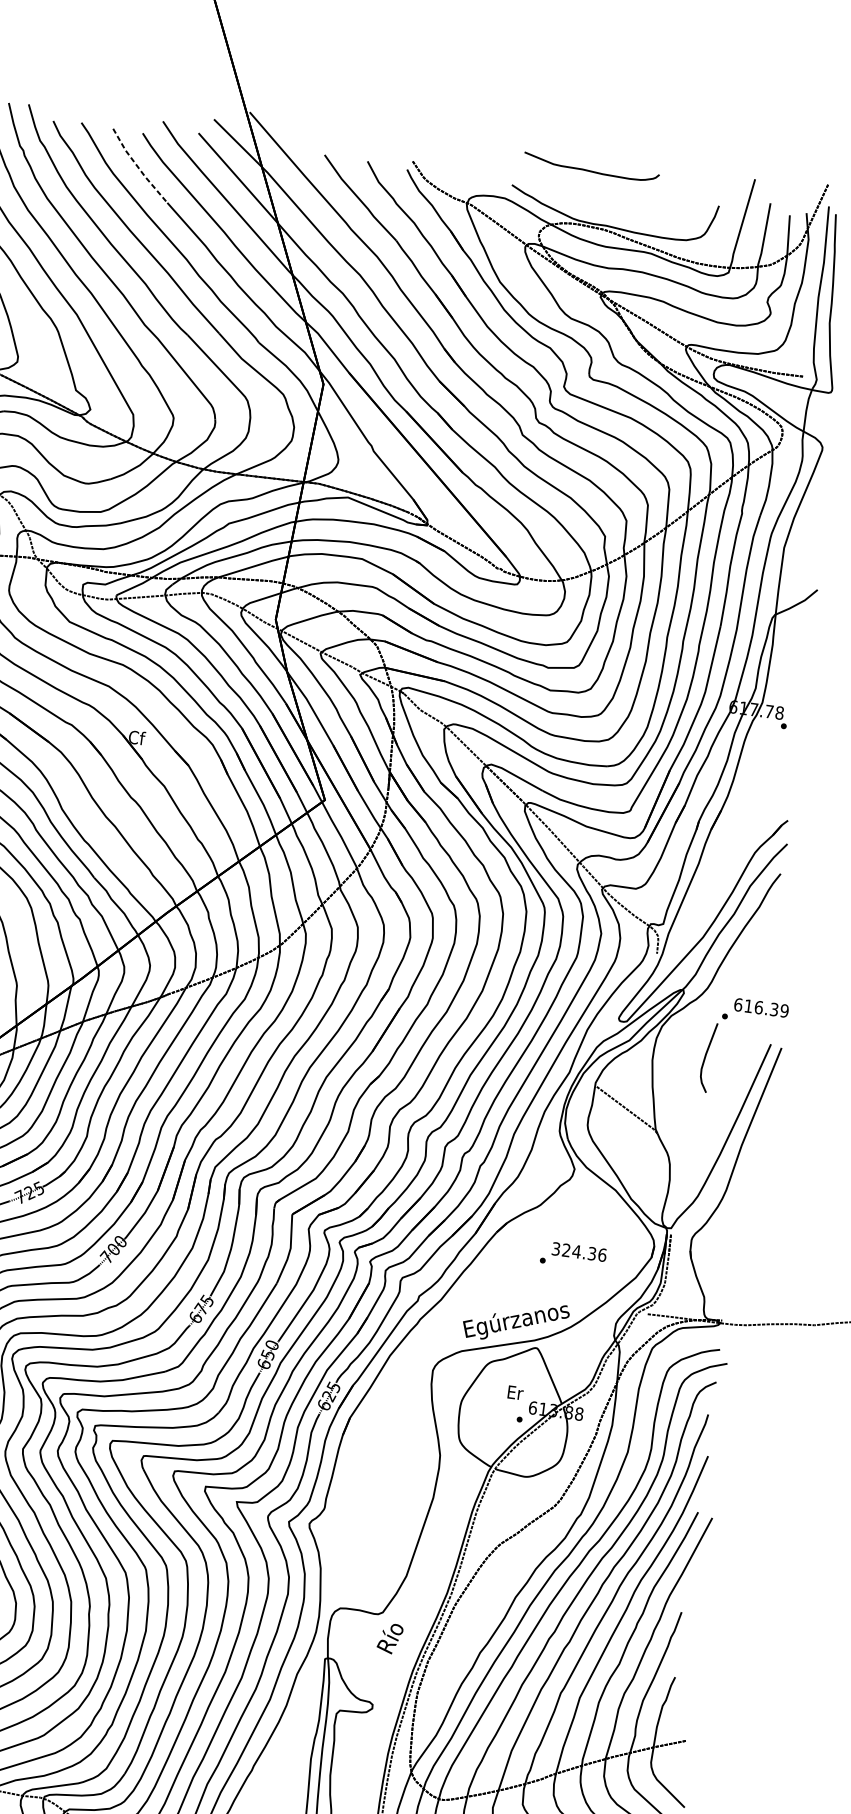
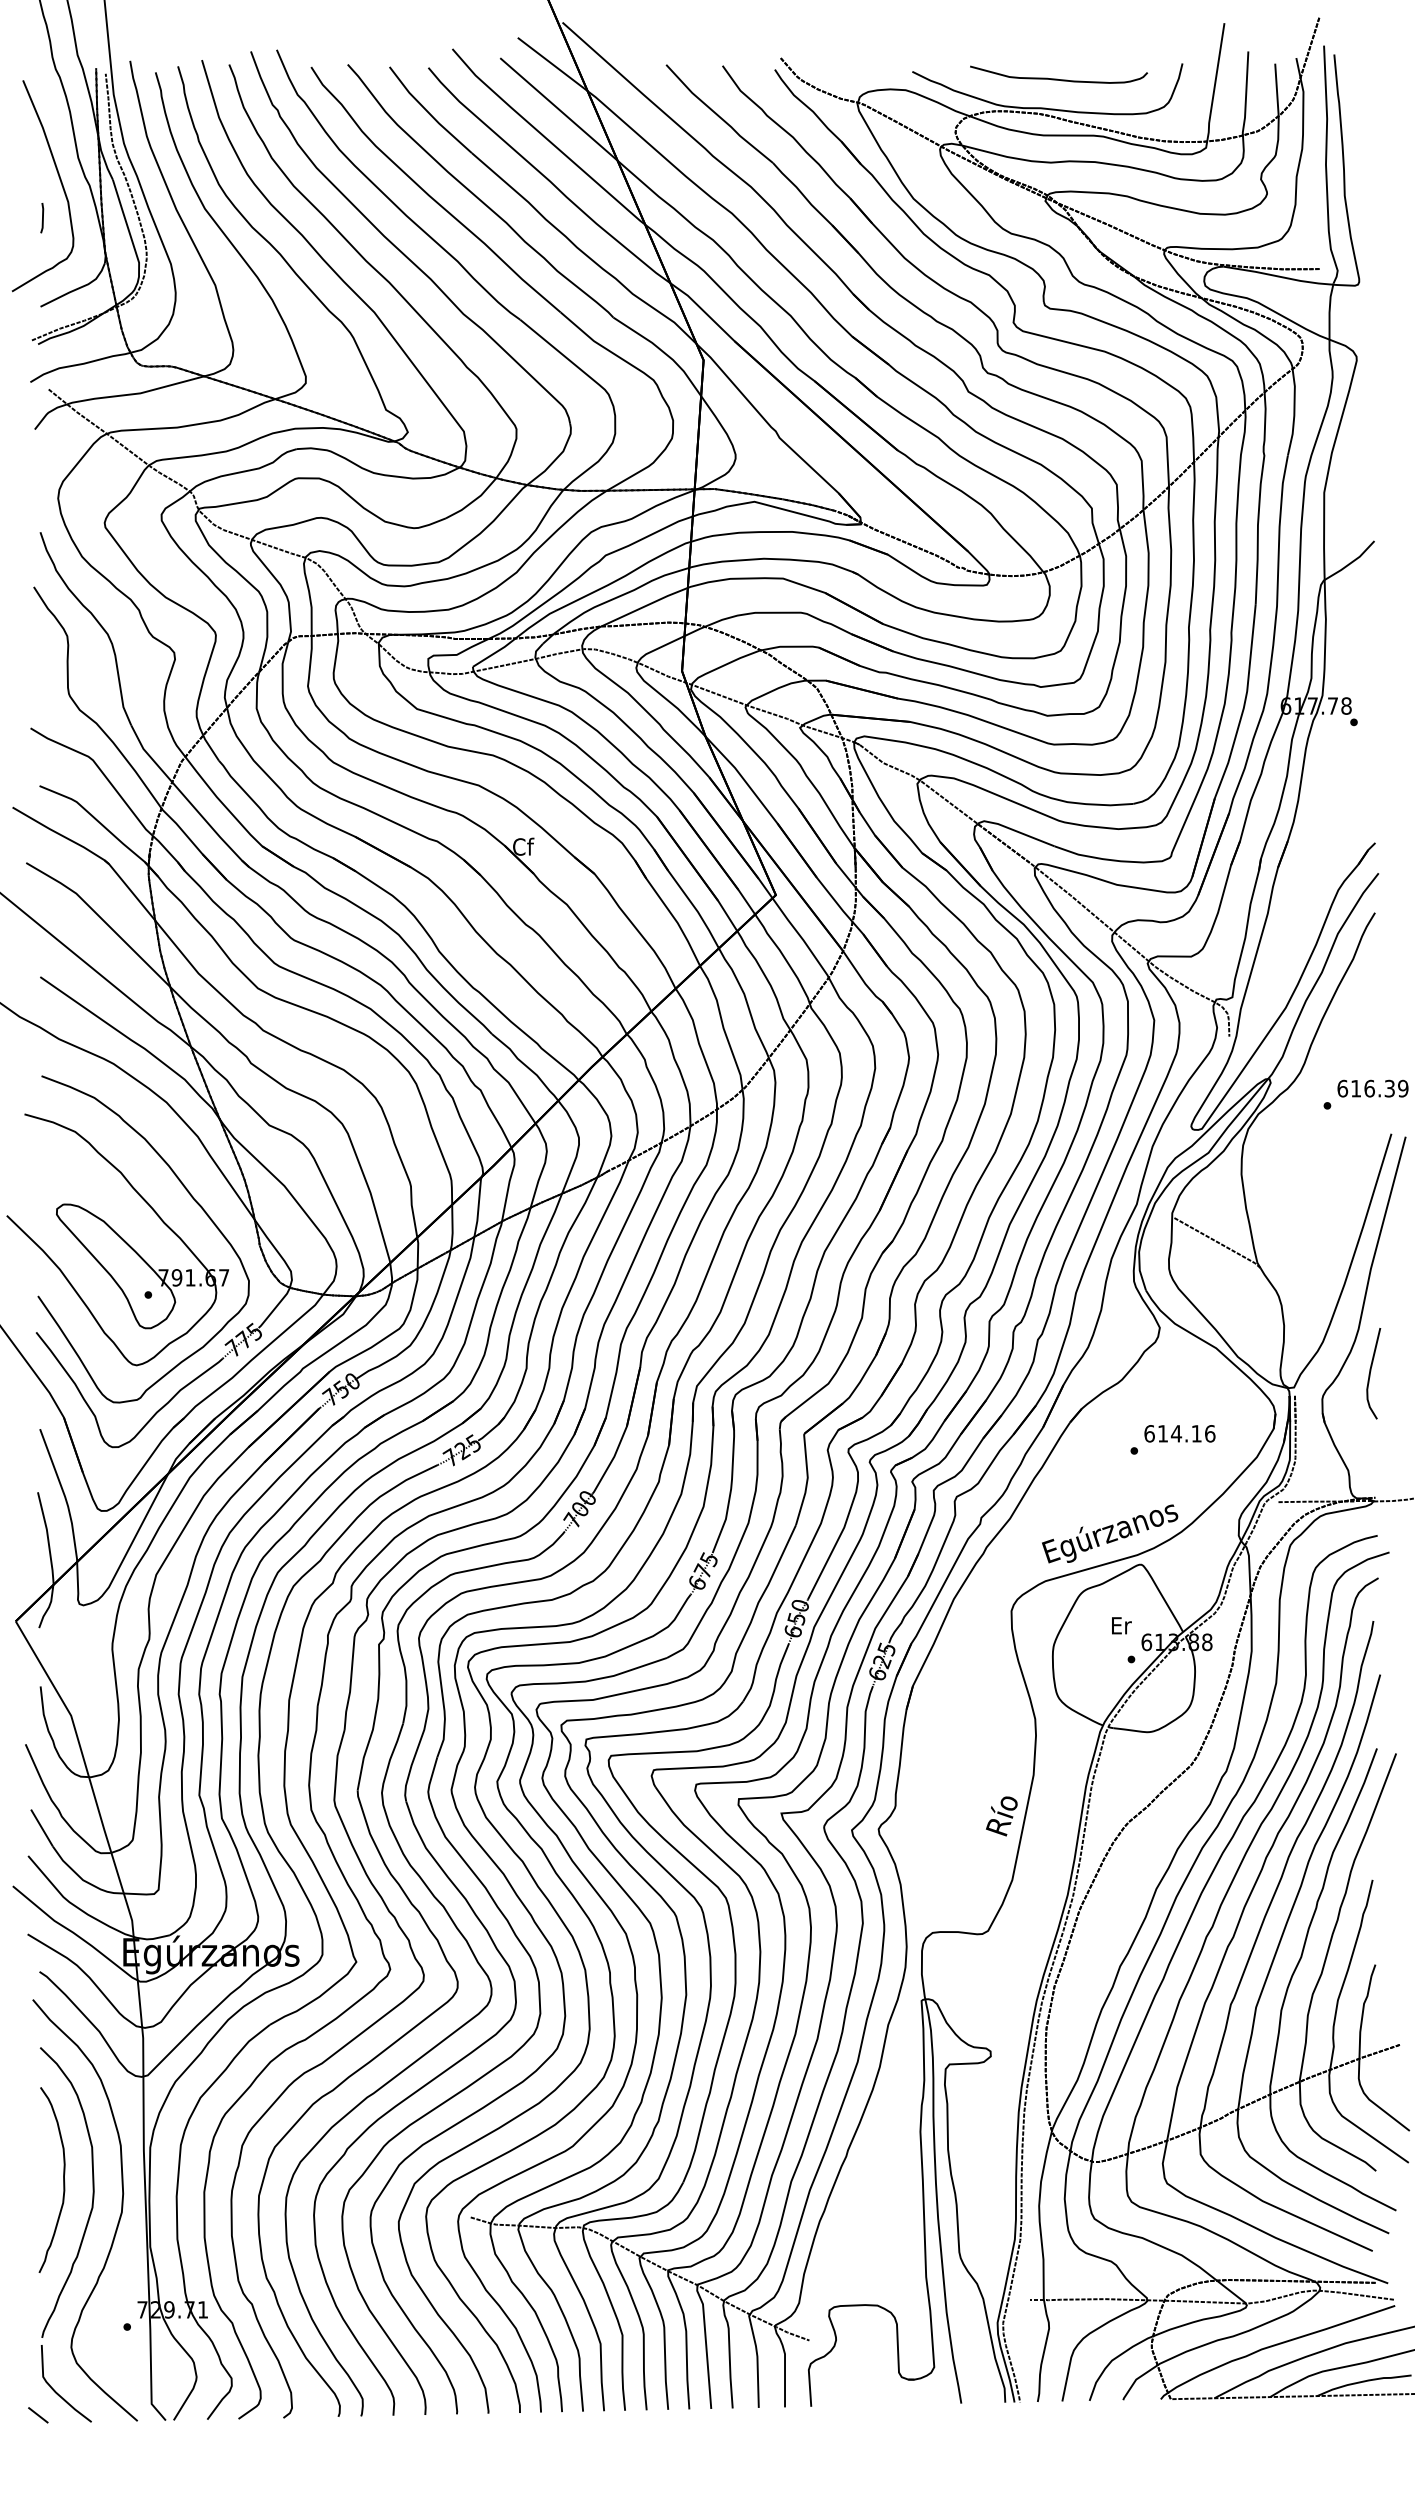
line: (138, 167) -> (428, 112), dashed -> solid
curve: (590, 170) -> (1057, 78), moved
curve: (706, 1055) -> (1371, 1371), moved
text: (573, 1251) -> (1172, 1433), 324.36 -> 614.16
text: (389, 1638) -> (1001, 1816), moved

